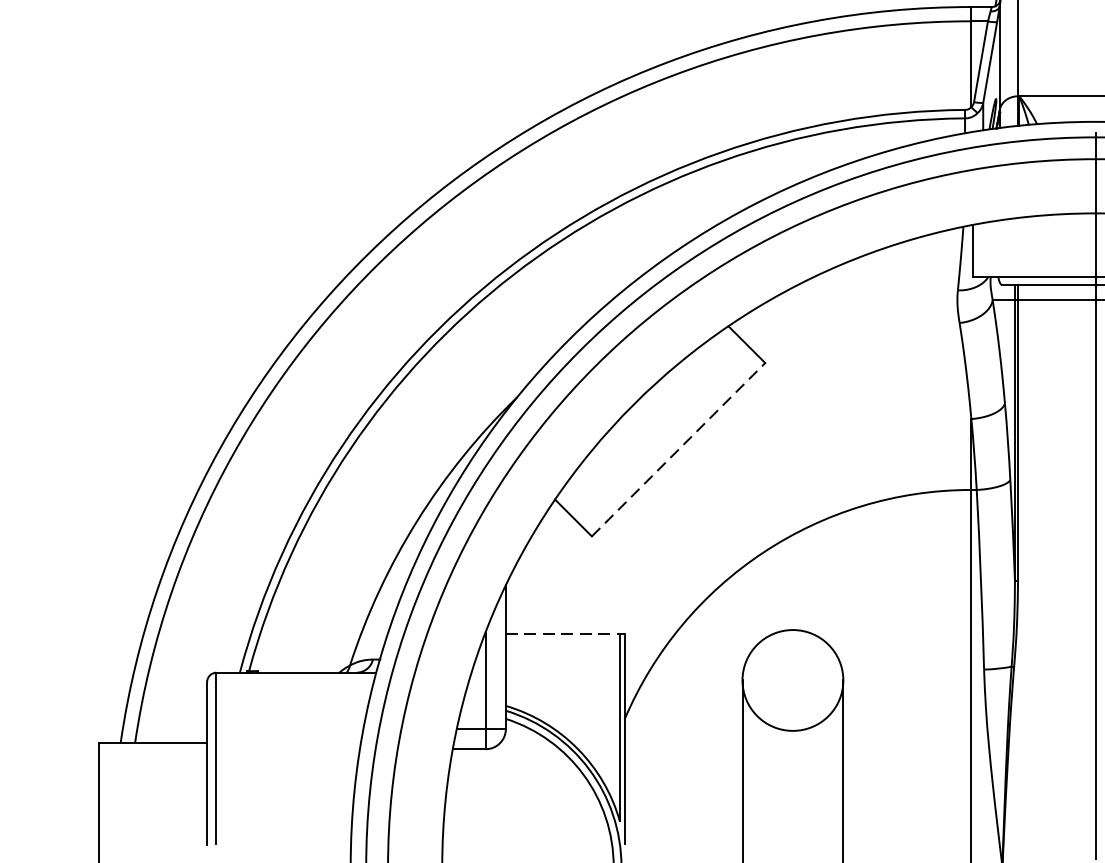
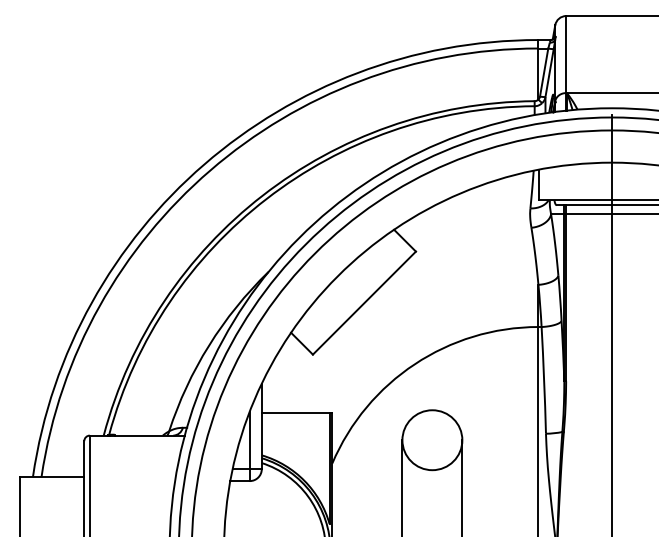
line: (678, 450) -> (364, 303), dashed -> solid
line: (562, 633) -> (295, 412), dashed -> solid

